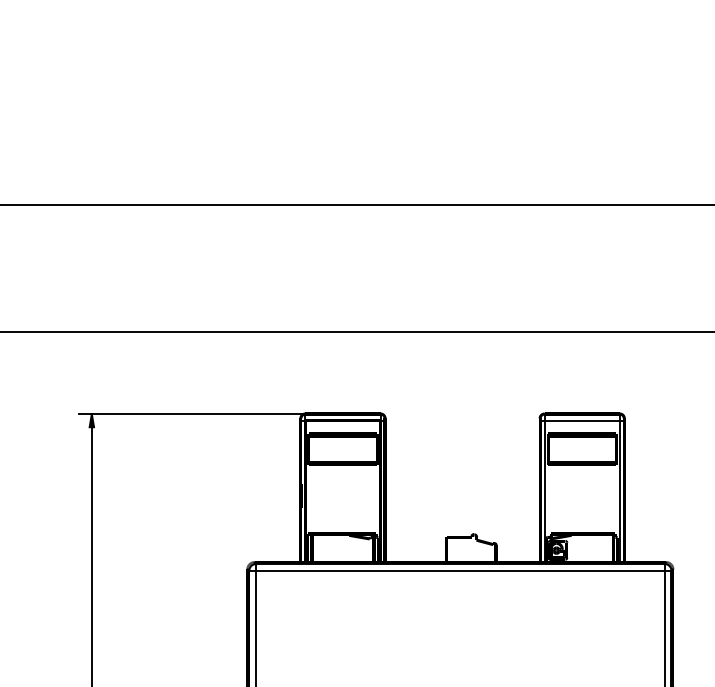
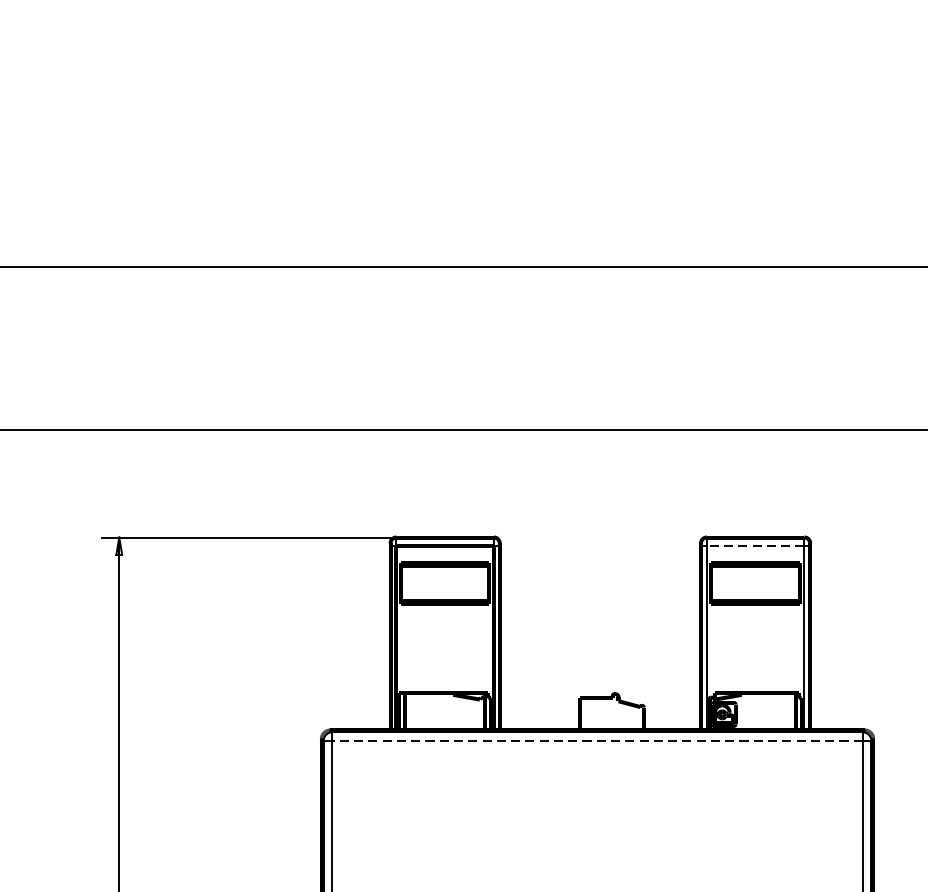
line: (582, 420) -> (755, 545), solid -> dashed
line: (459, 570) -> (596, 740), solid -> dashed

